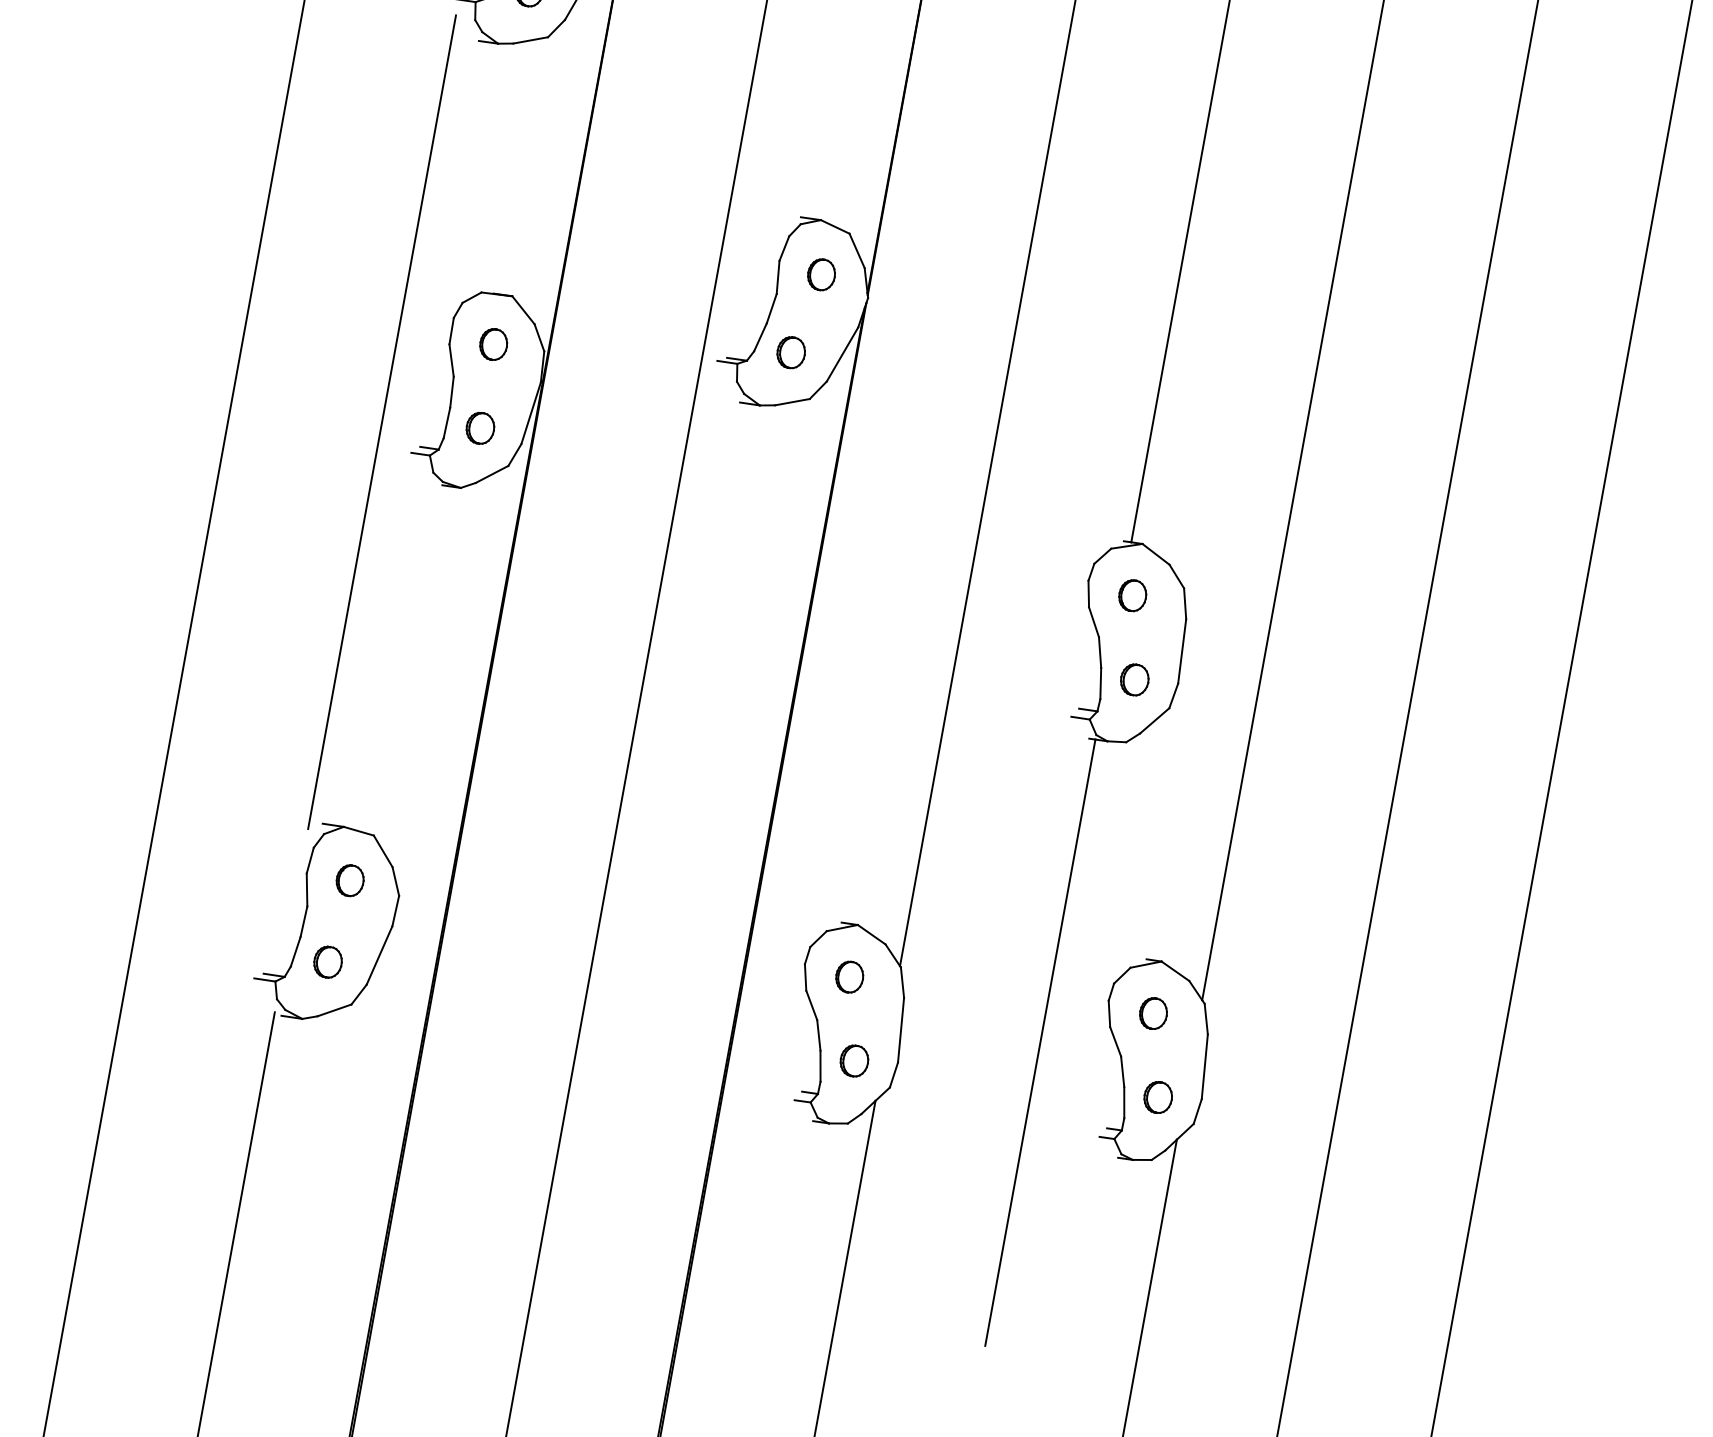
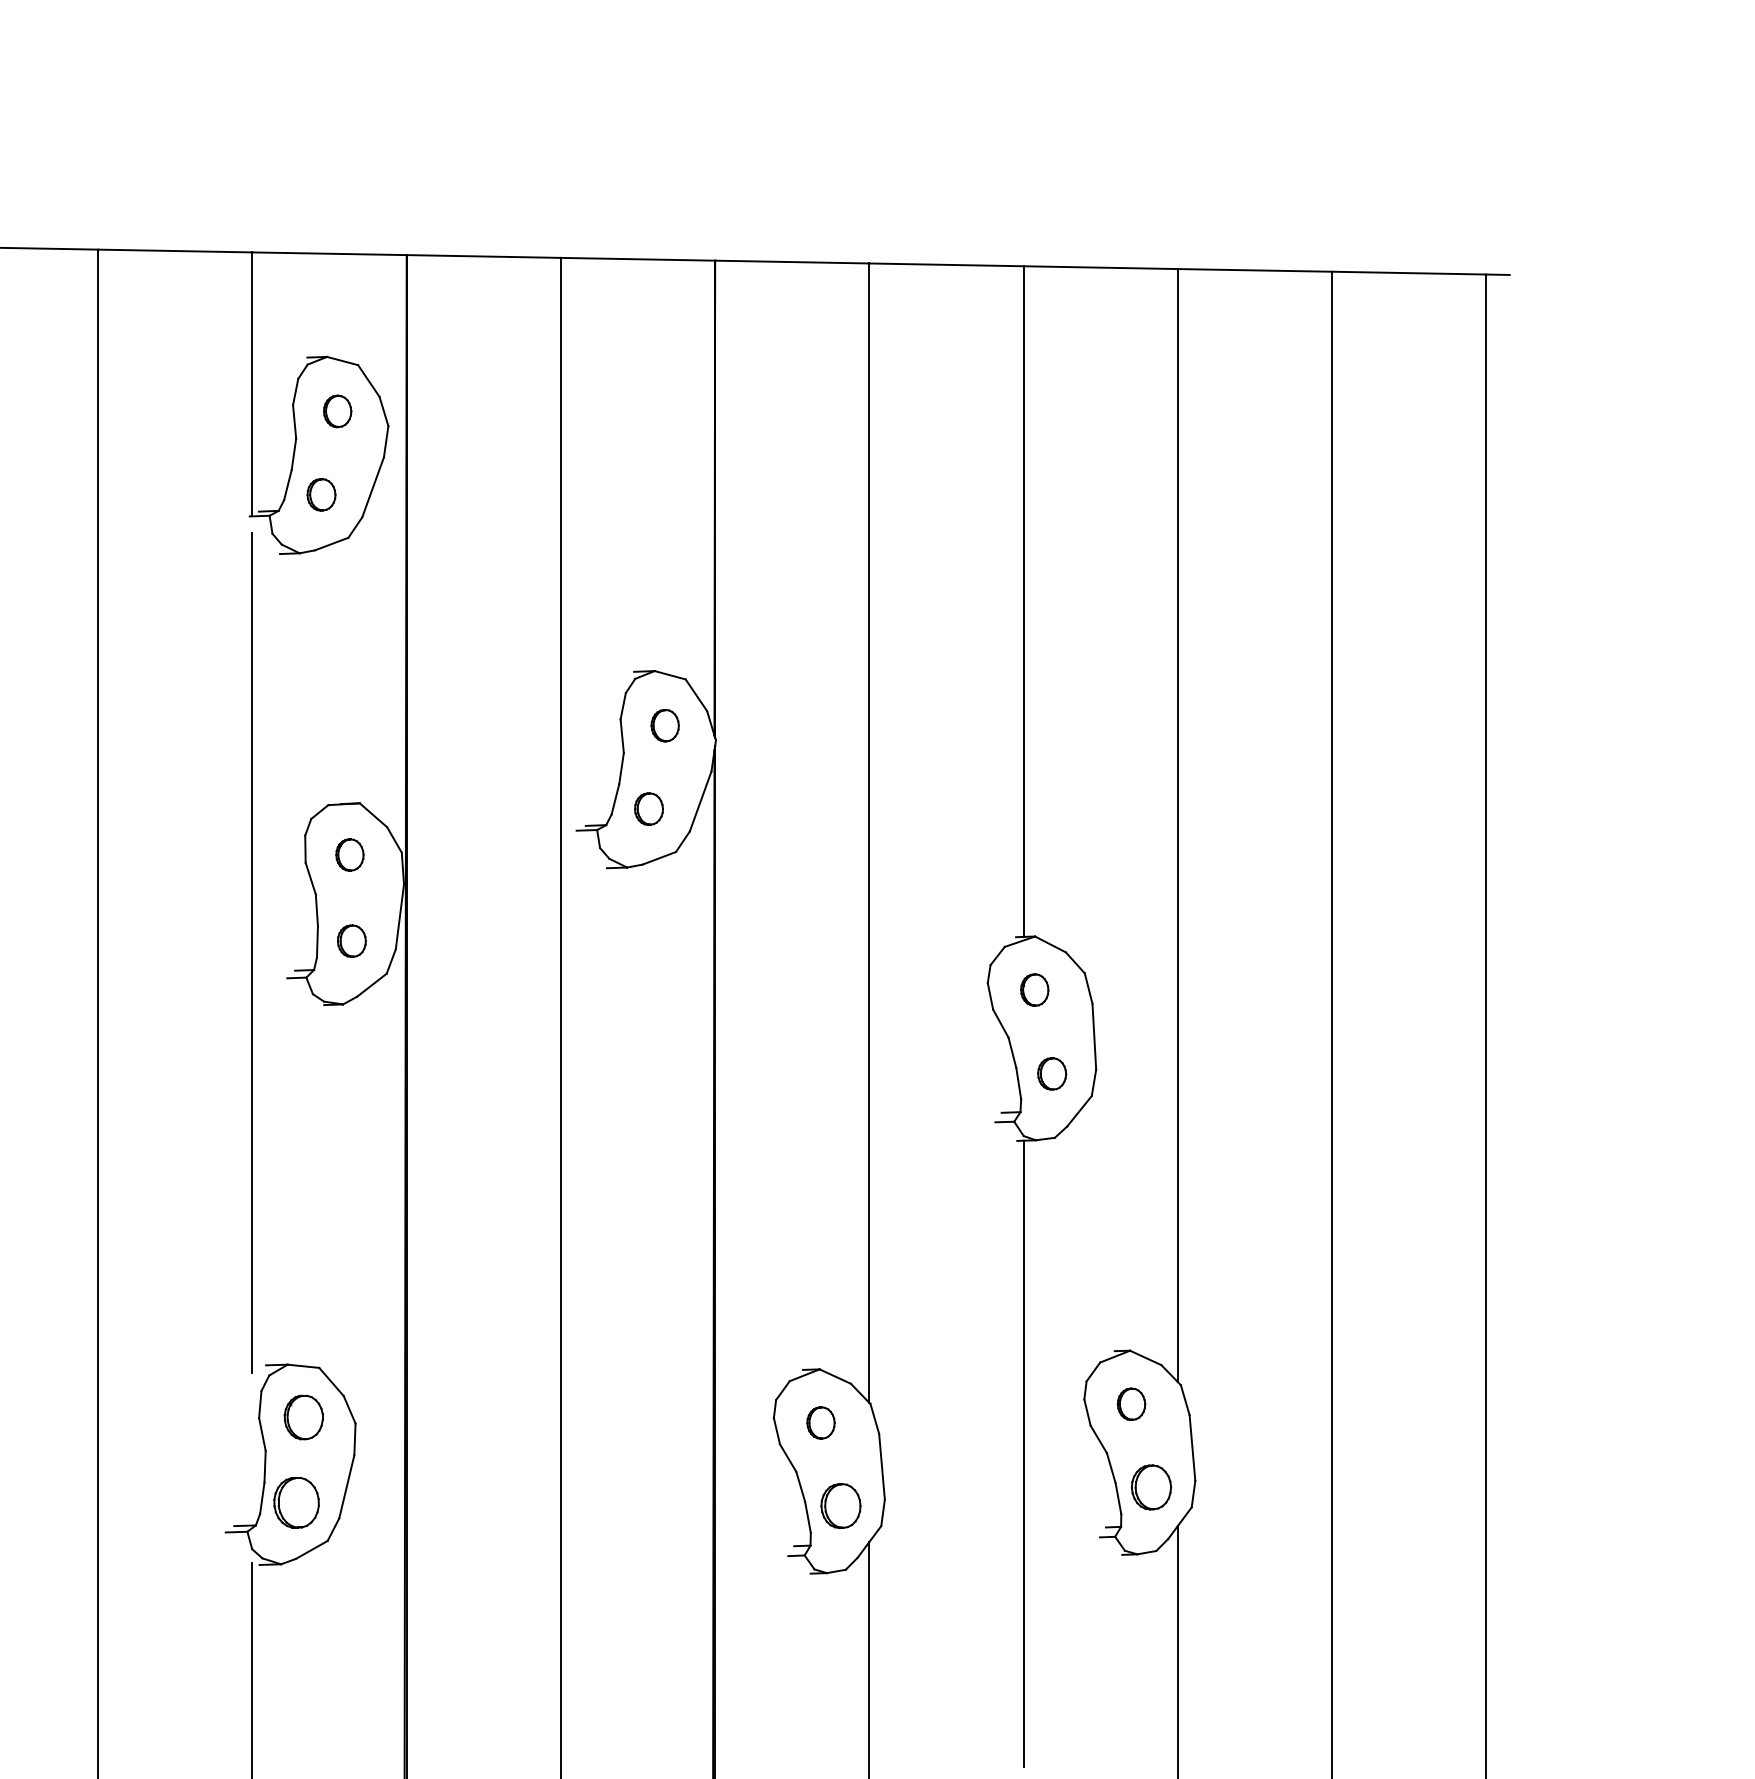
part: (349, 879) -> (303, 1416), size x1.4
part: (328, 961) -> (296, 1502), size x1.6
part: (854, 1060) -> (840, 1505), size x1.4
part: (1158, 1096) -> (1151, 1486), size x1.4

